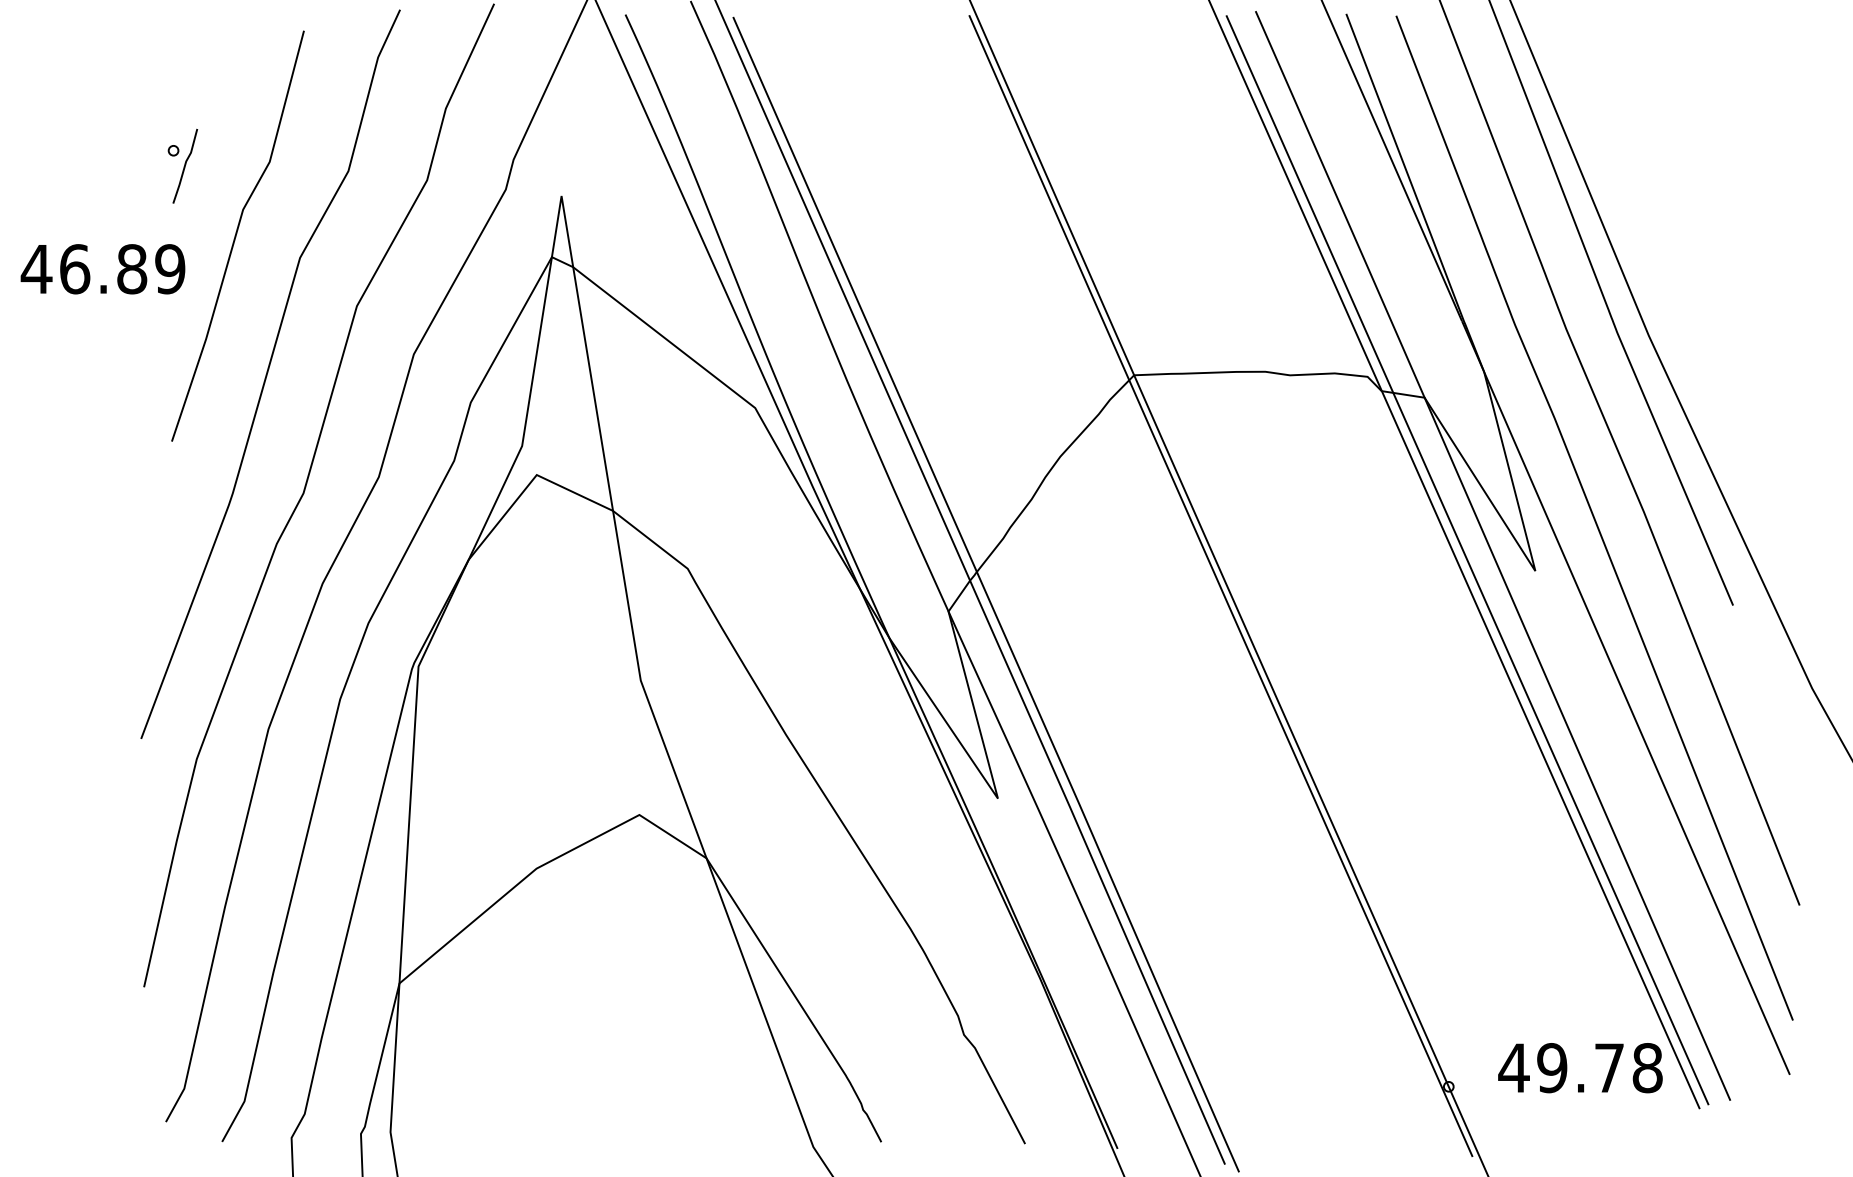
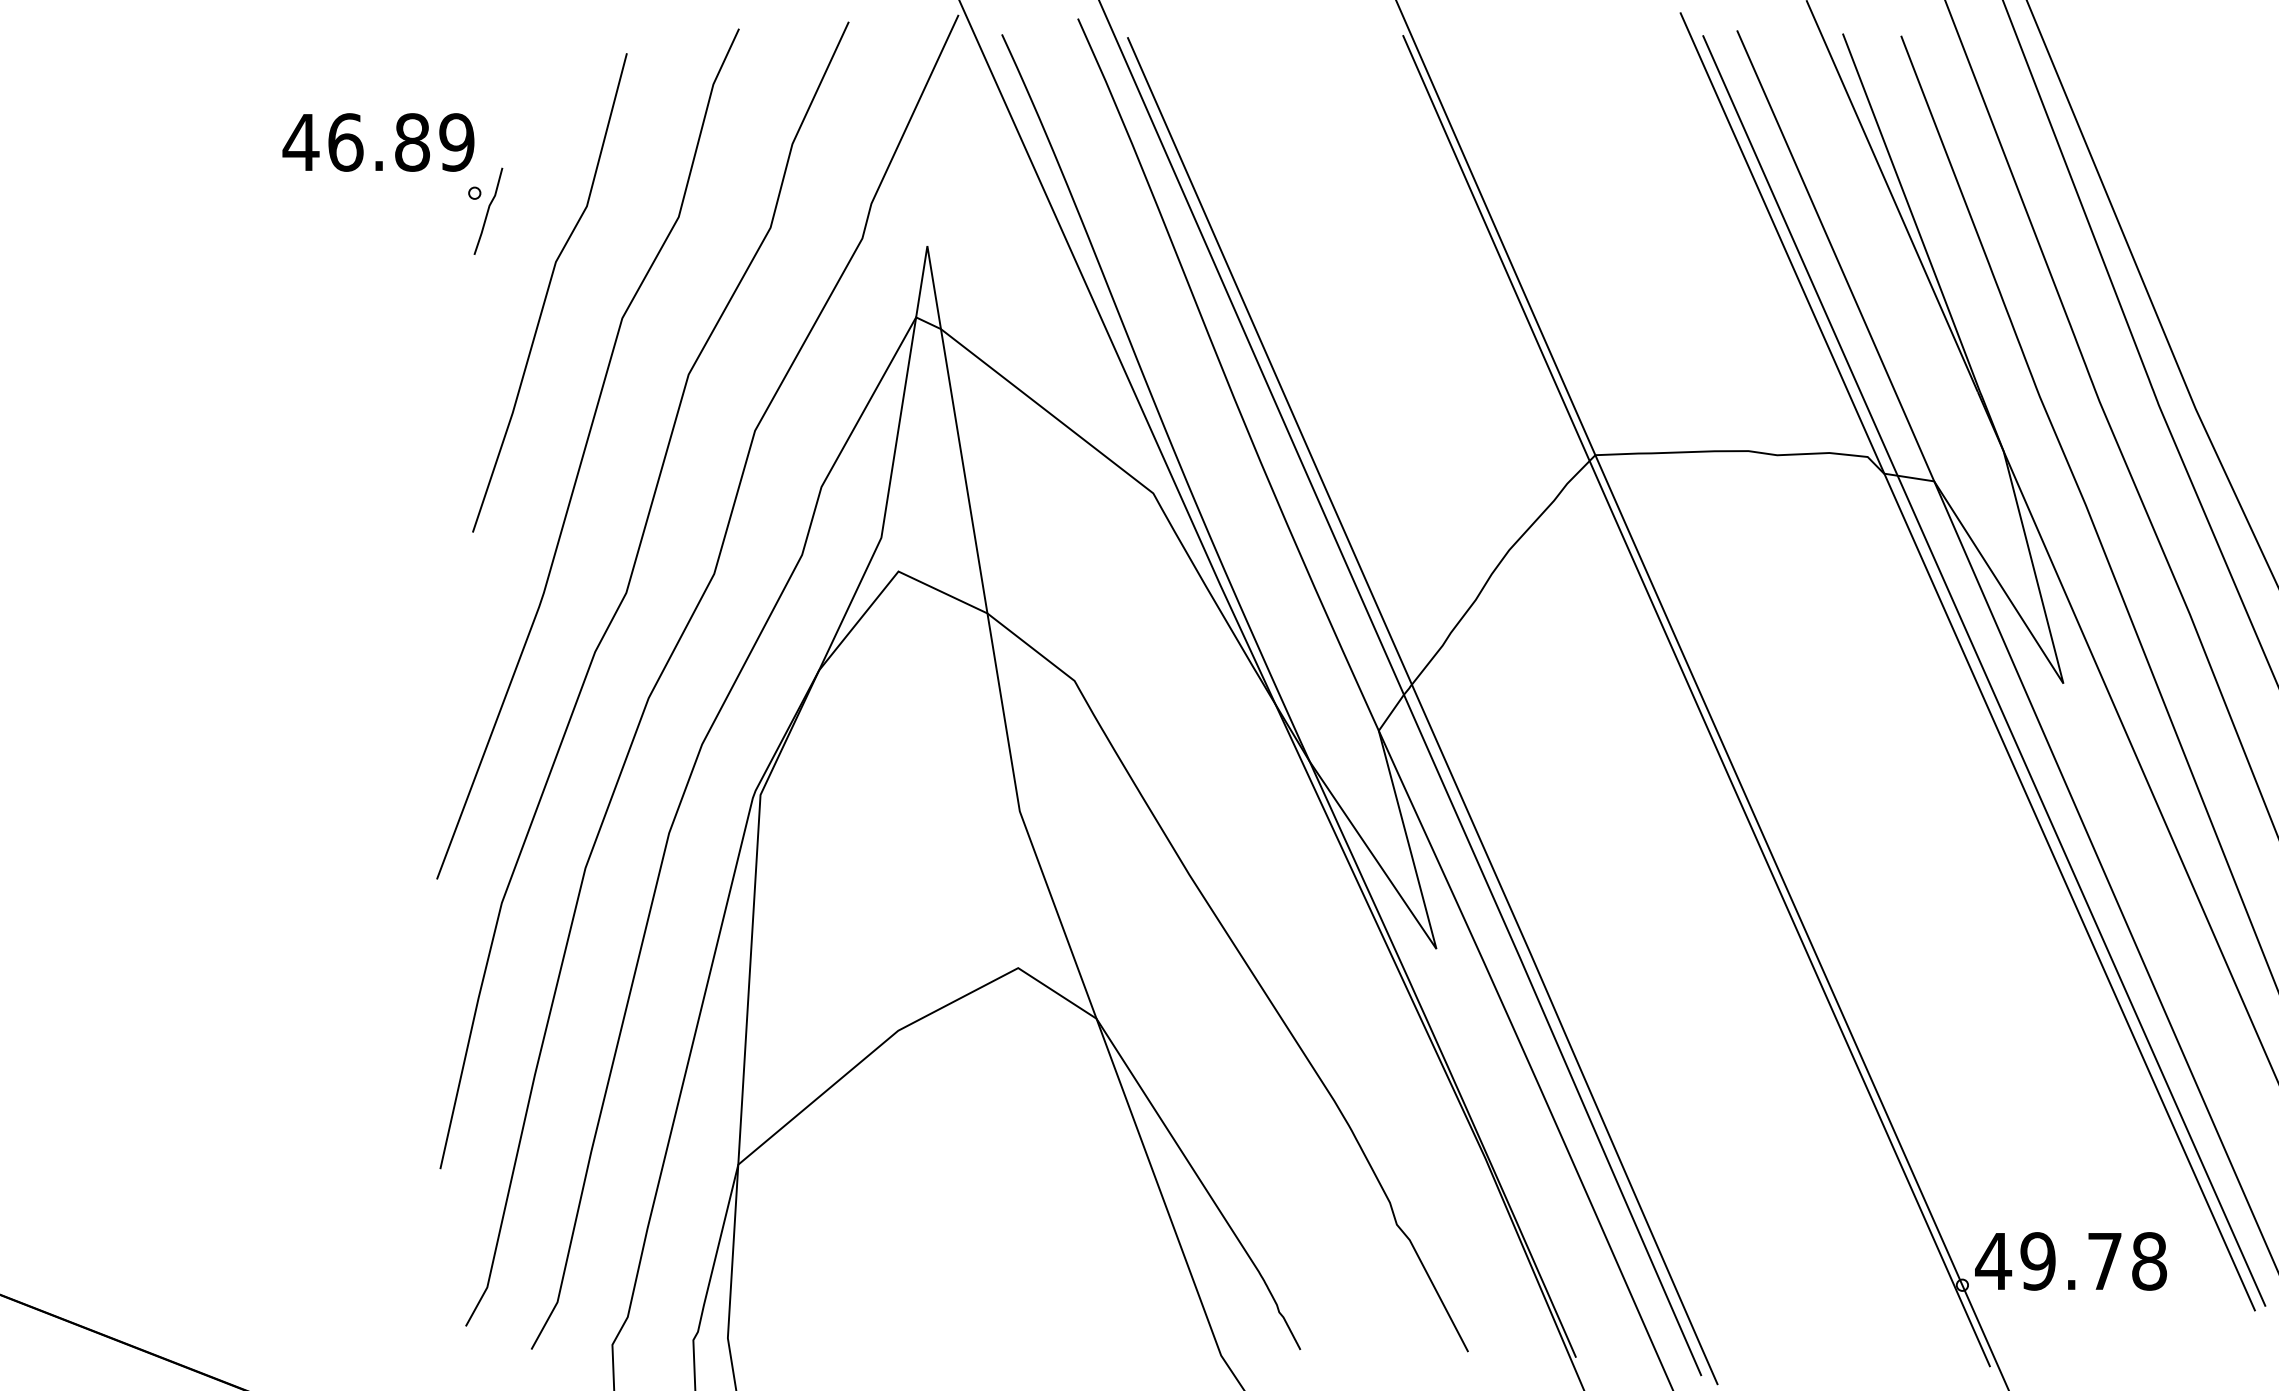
text: (103, 269) -> (378, 142), moved
text: (1580, 1068) -> (2070, 1261), moved

